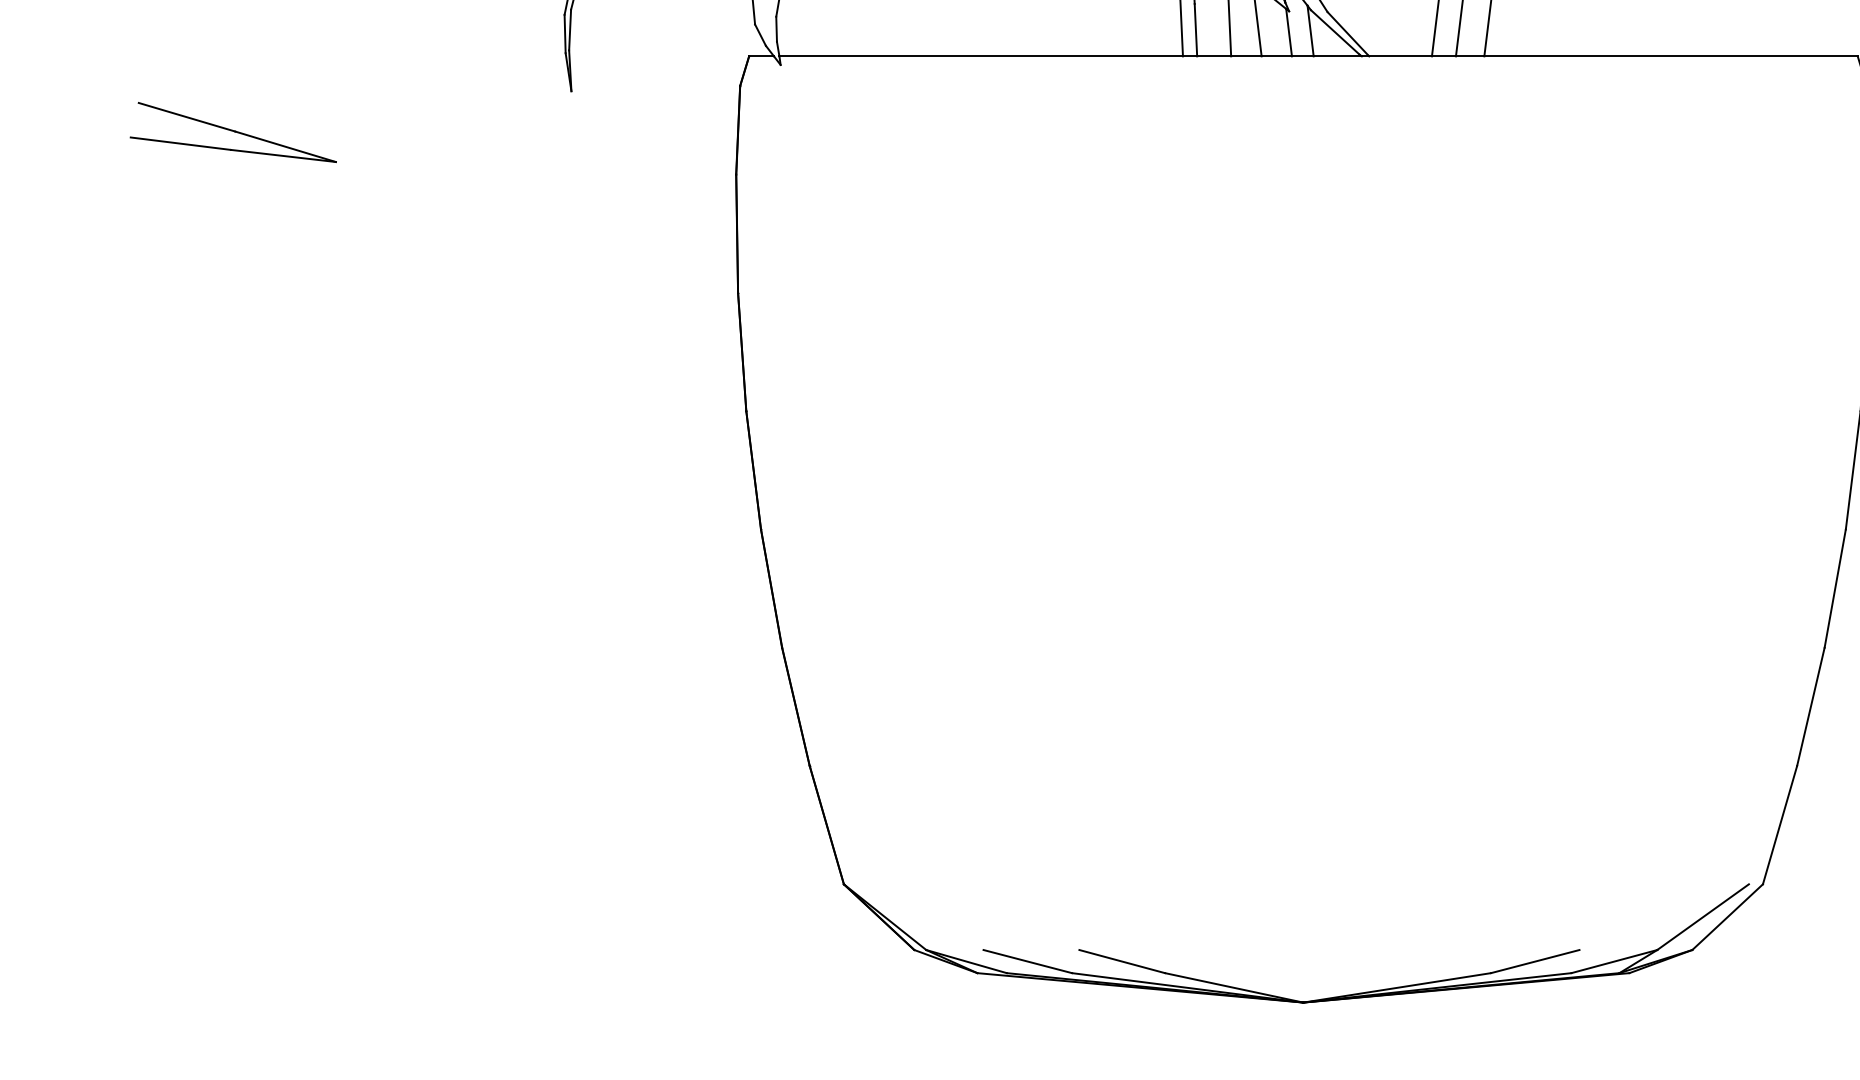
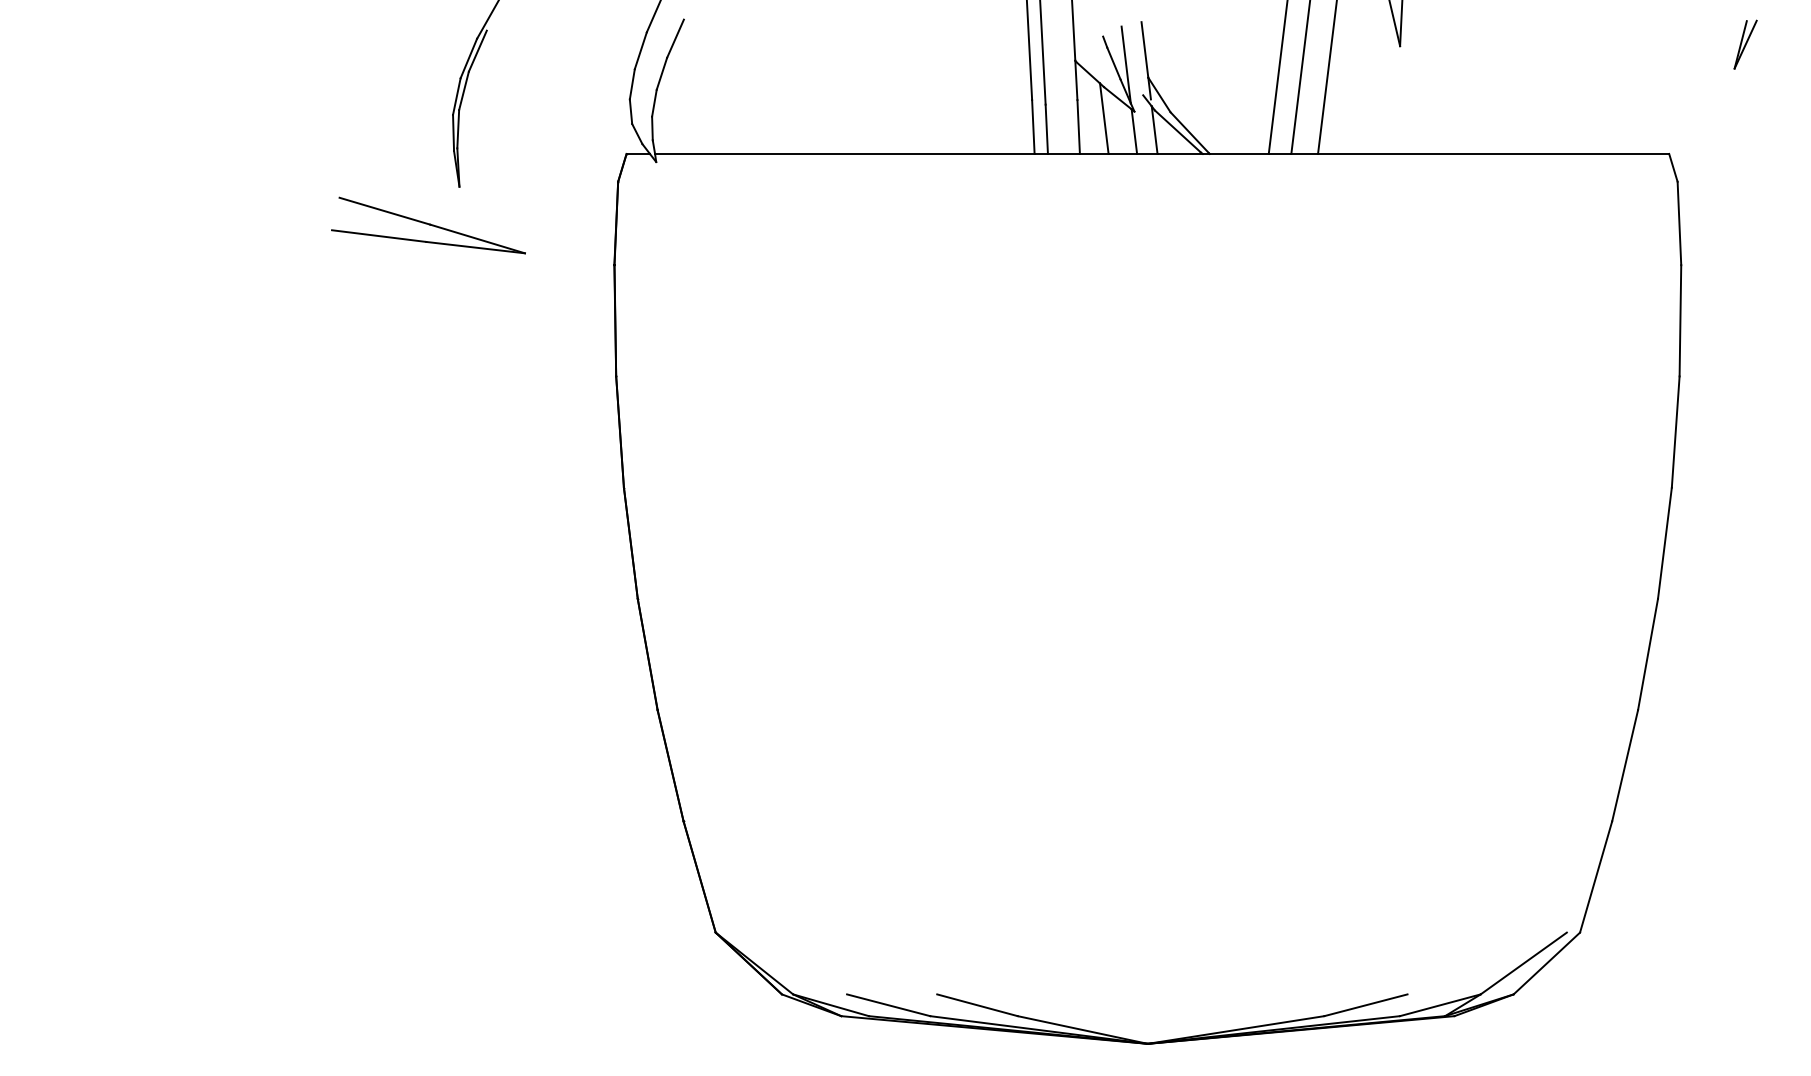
part: (233, 132) -> (428, 225), moved

